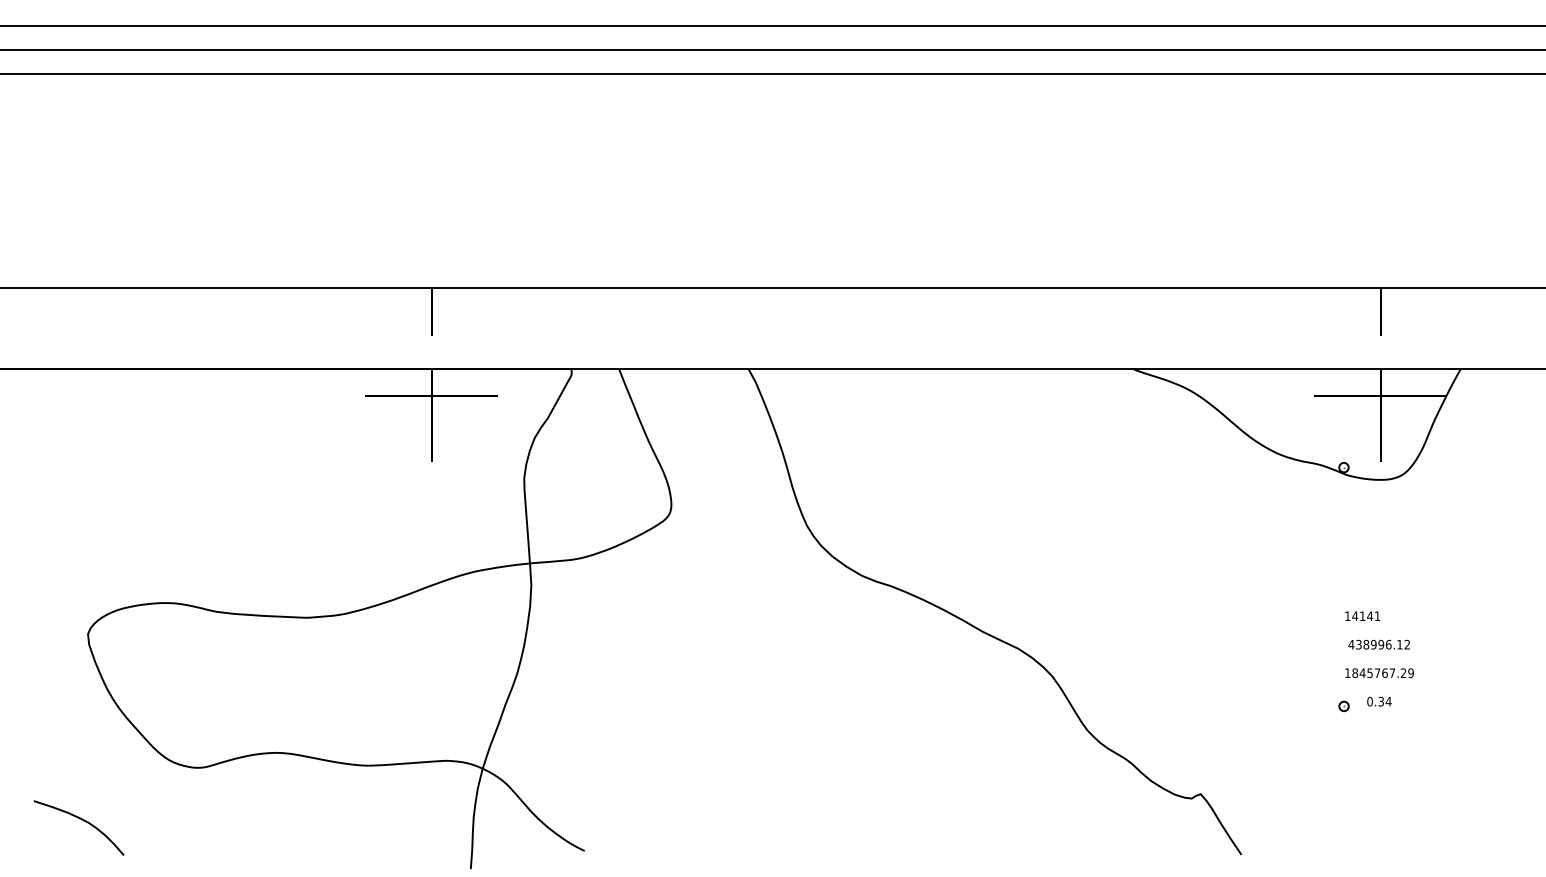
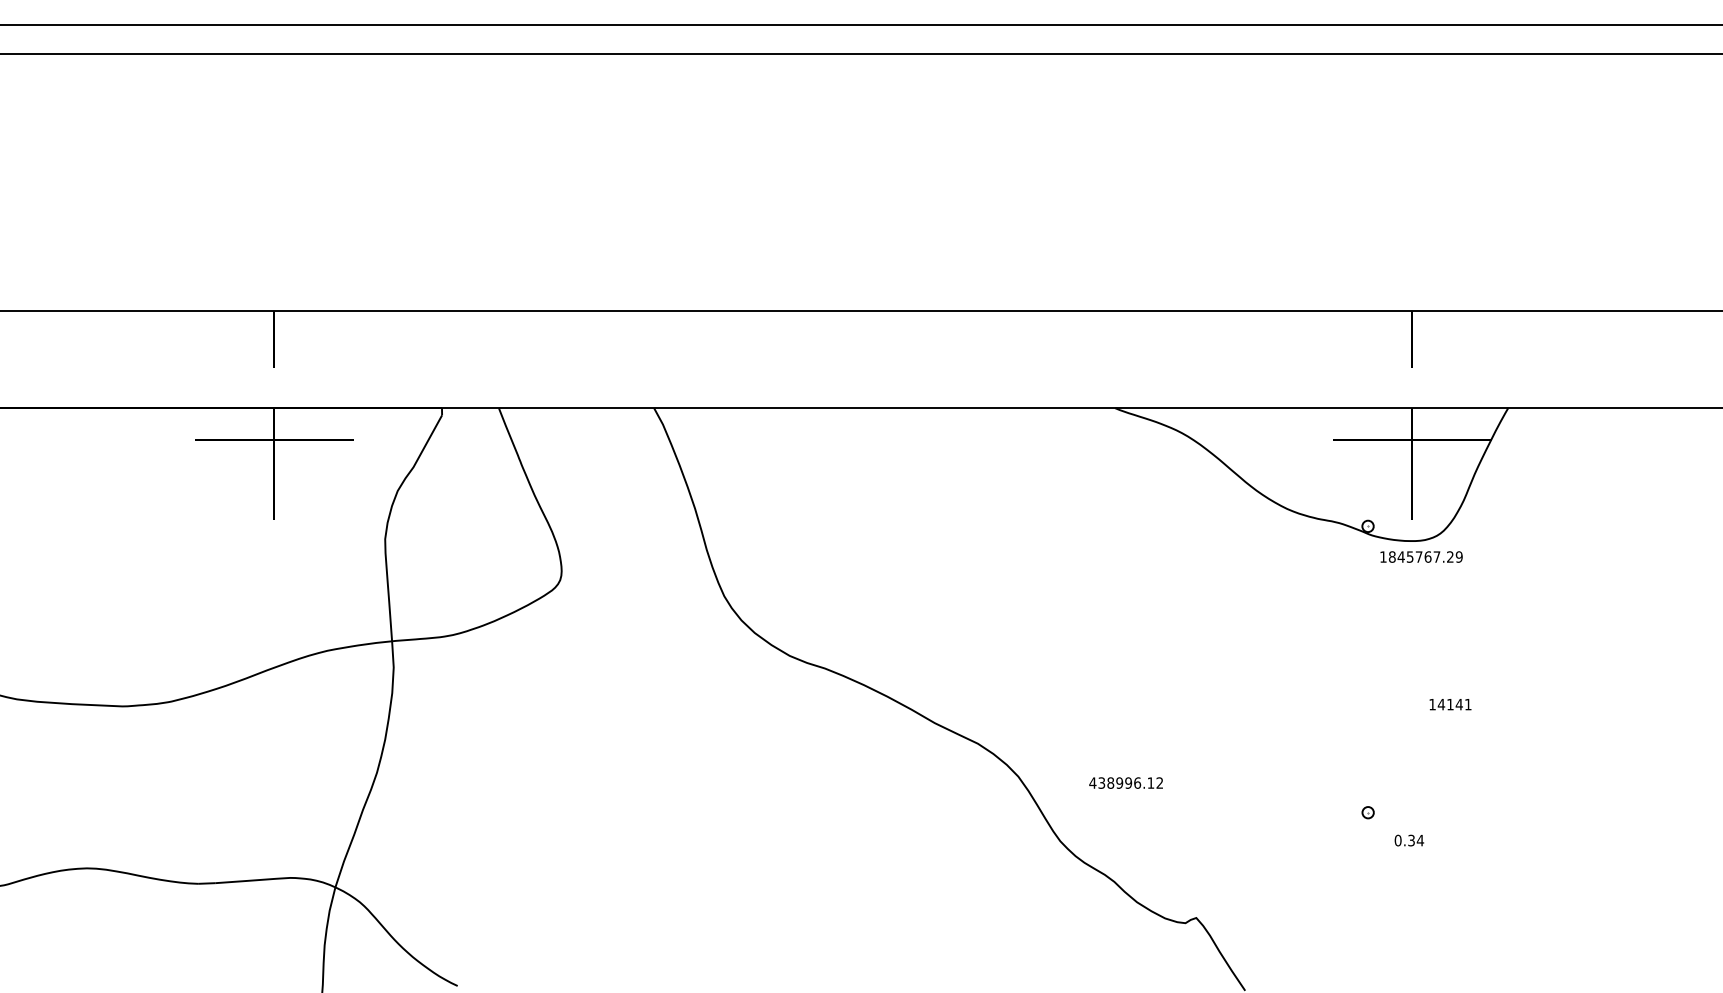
text: (1362, 615) -> (1450, 703), moved
text: (1378, 644) -> (1125, 782), moved
text: (1379, 673) -> (1421, 557), moved
text: (1379, 701) -> (1409, 840), moved

